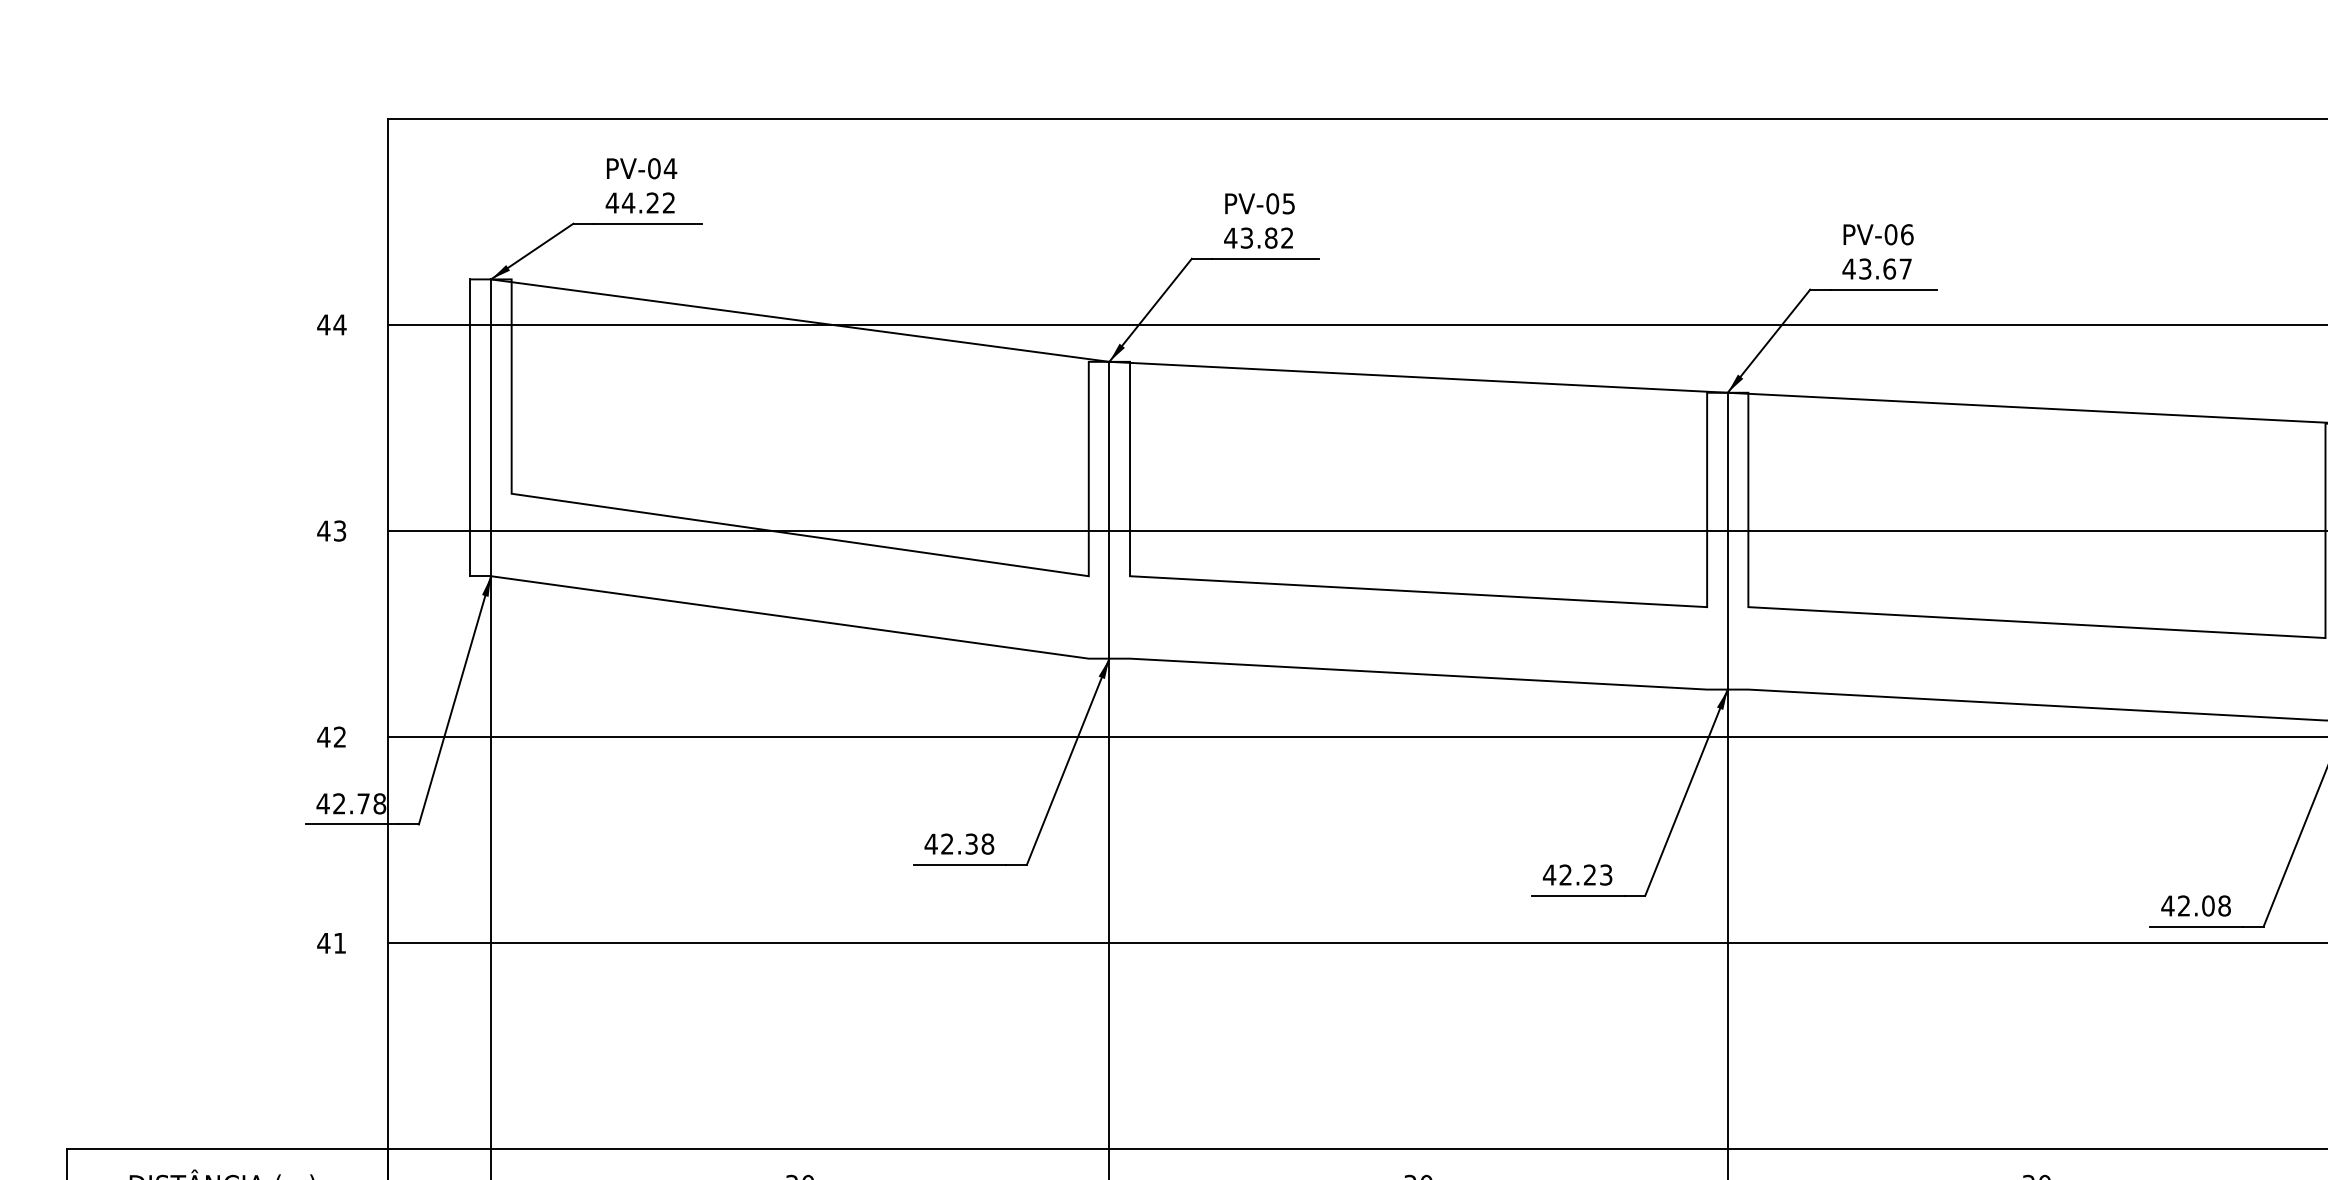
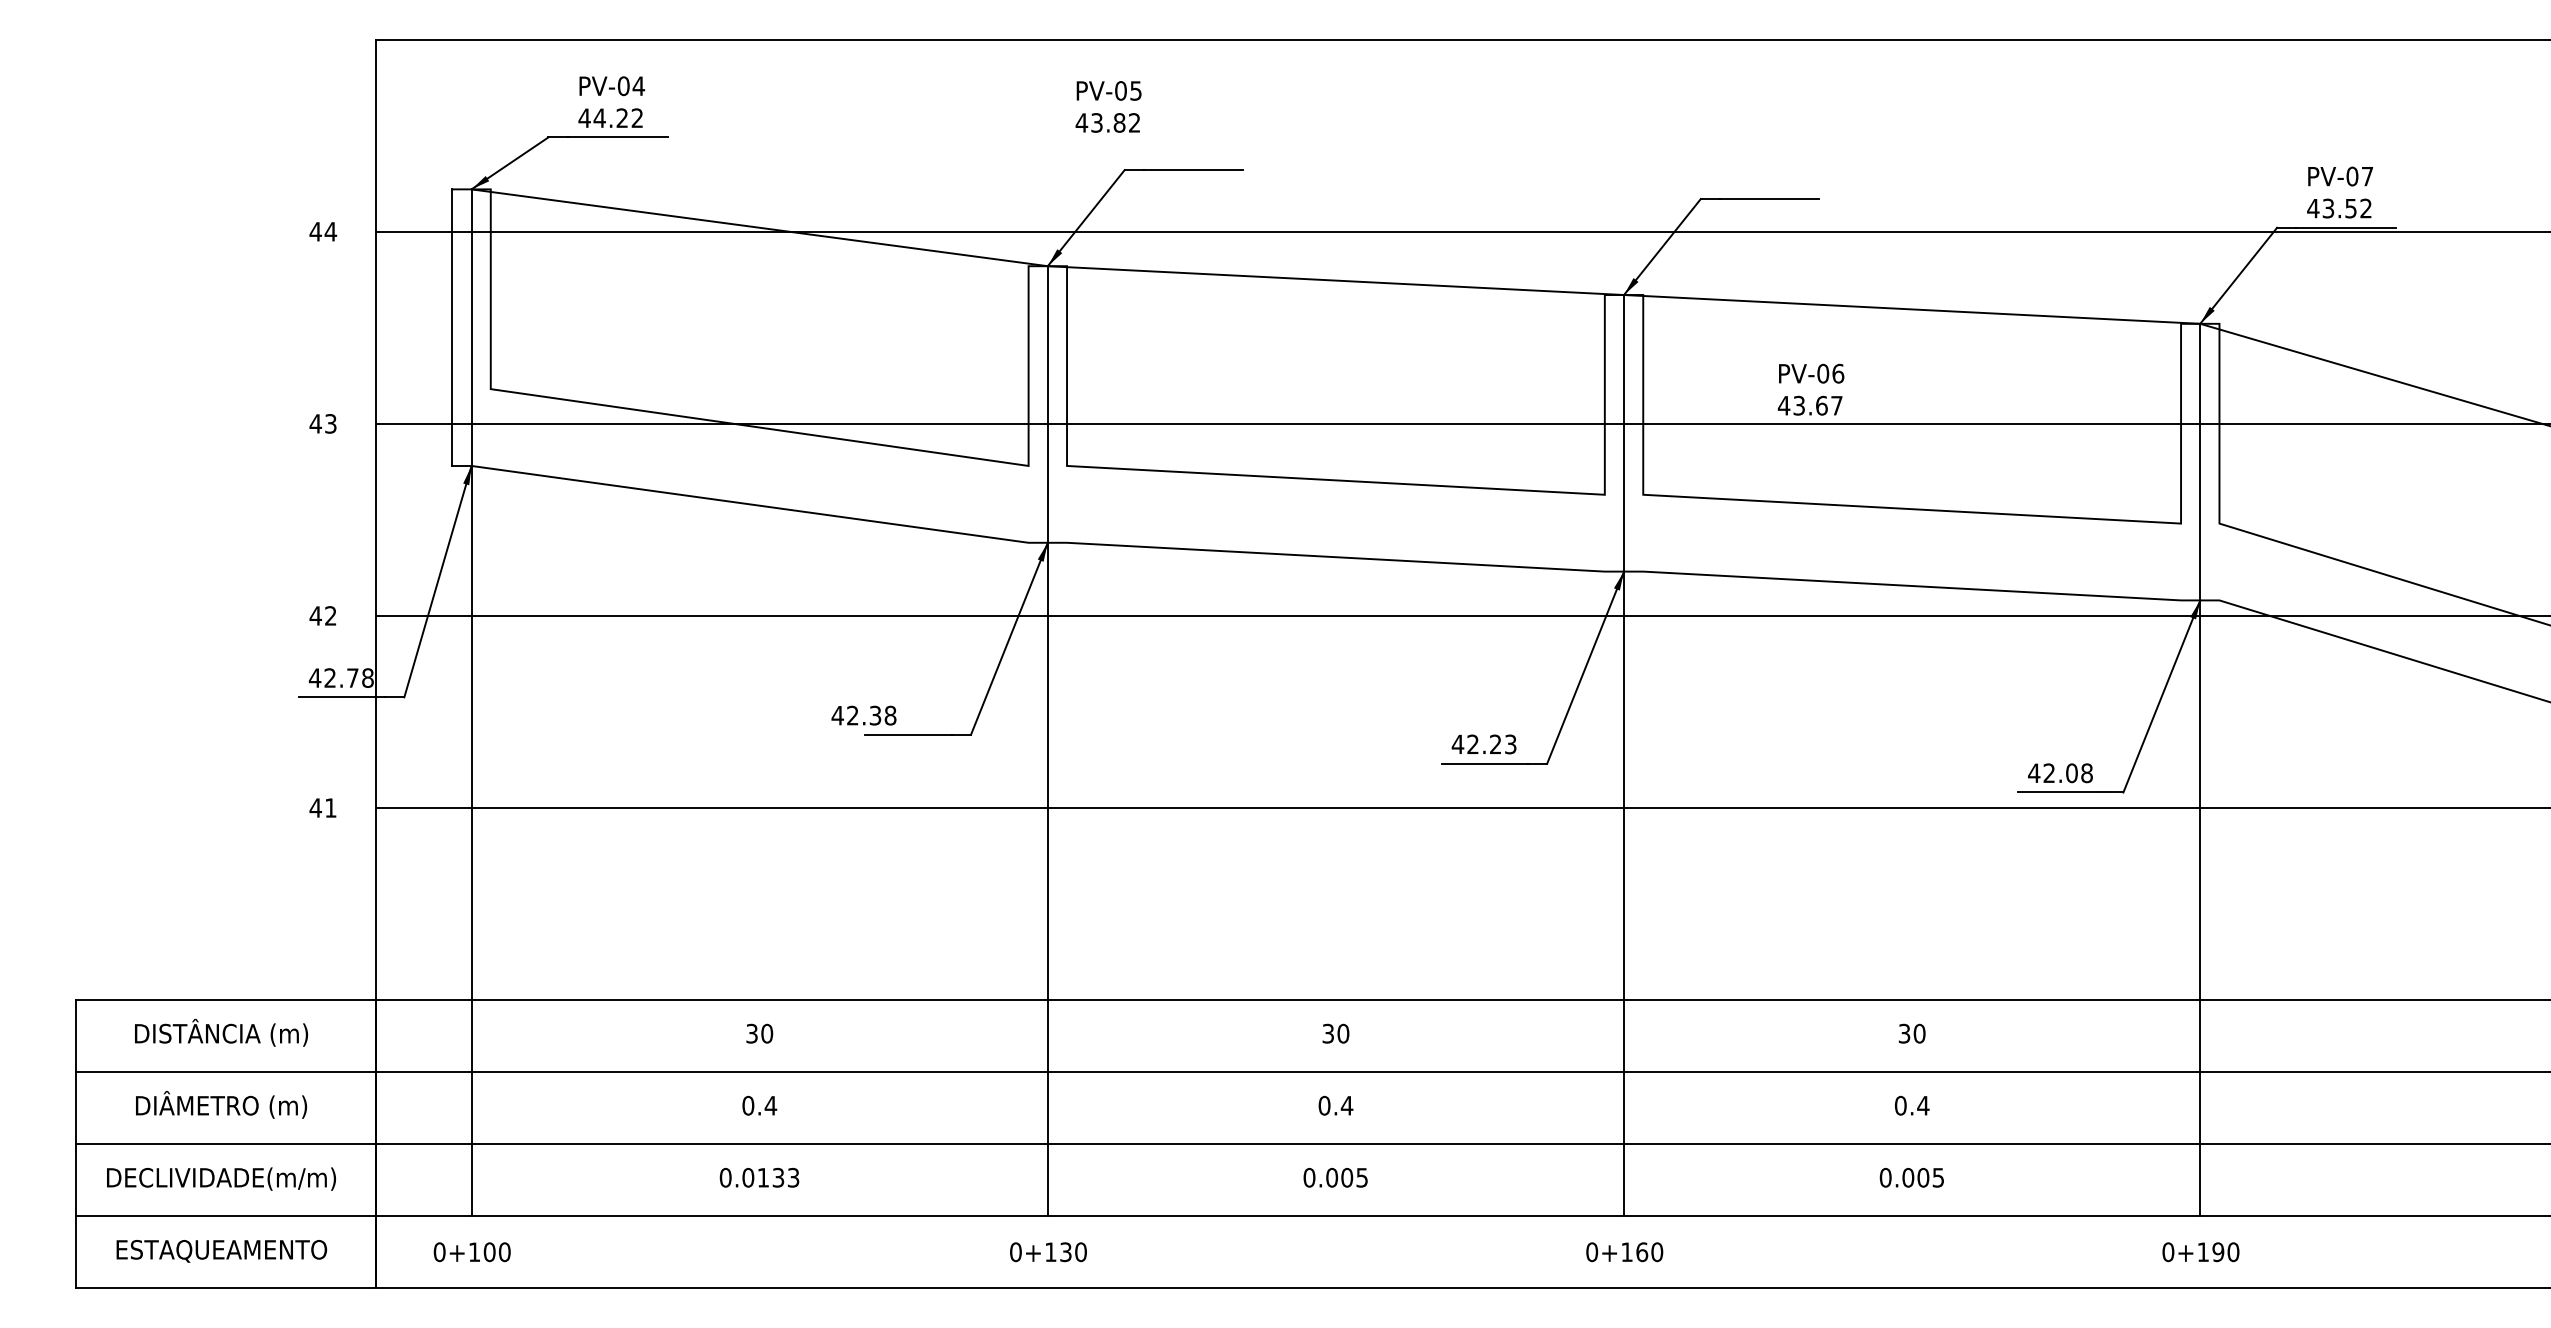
text: (1259, 220) -> (1108, 106), moved
text: (1877, 251) -> (1810, 389), moved
text: (958, 843) -> (863, 715), moved

